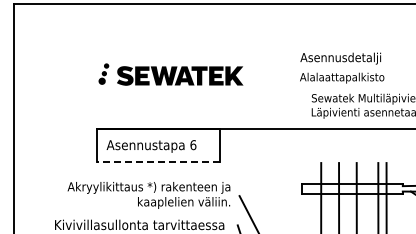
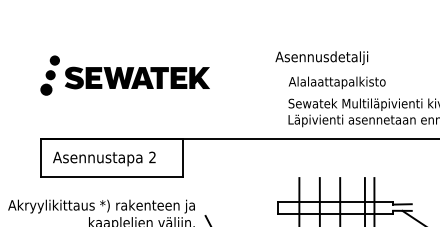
part: (103, 73) -> (49, 75), size x1.67
text: (342, 77) -> (337, 82), moved
text: (193, 145) -> (152, 157), 6 -> 2
line: (158, 162) -> (112, 177), dashed -> solid

